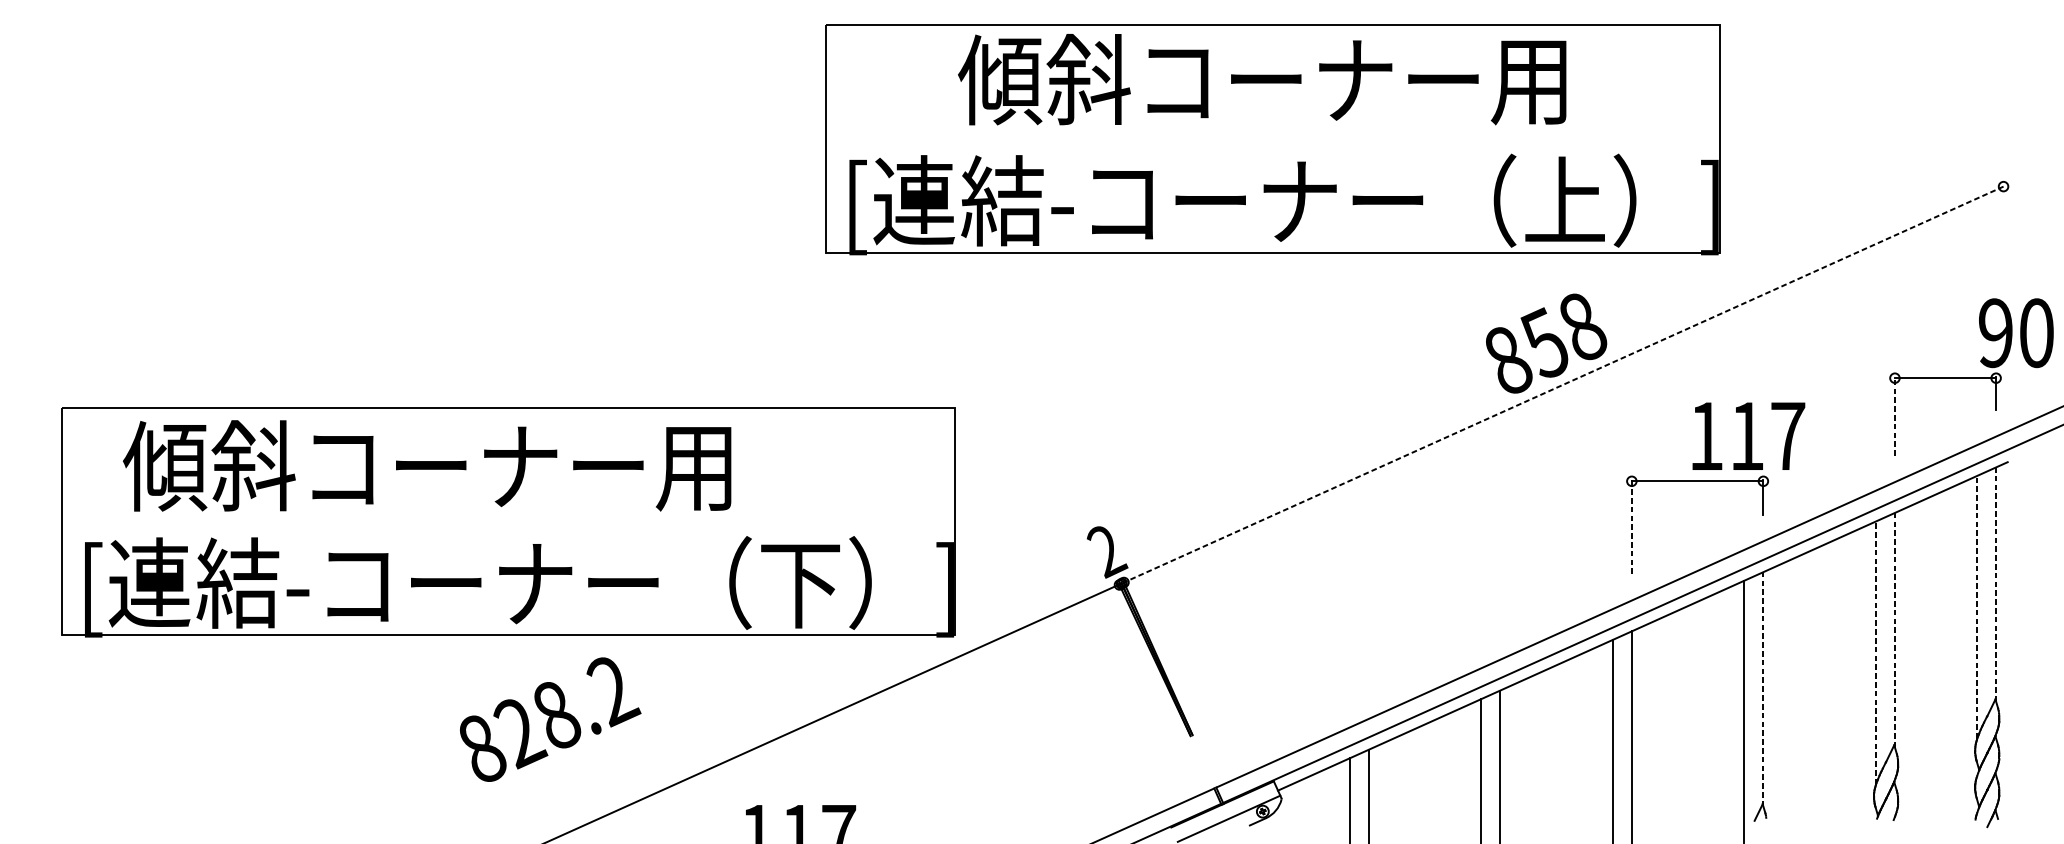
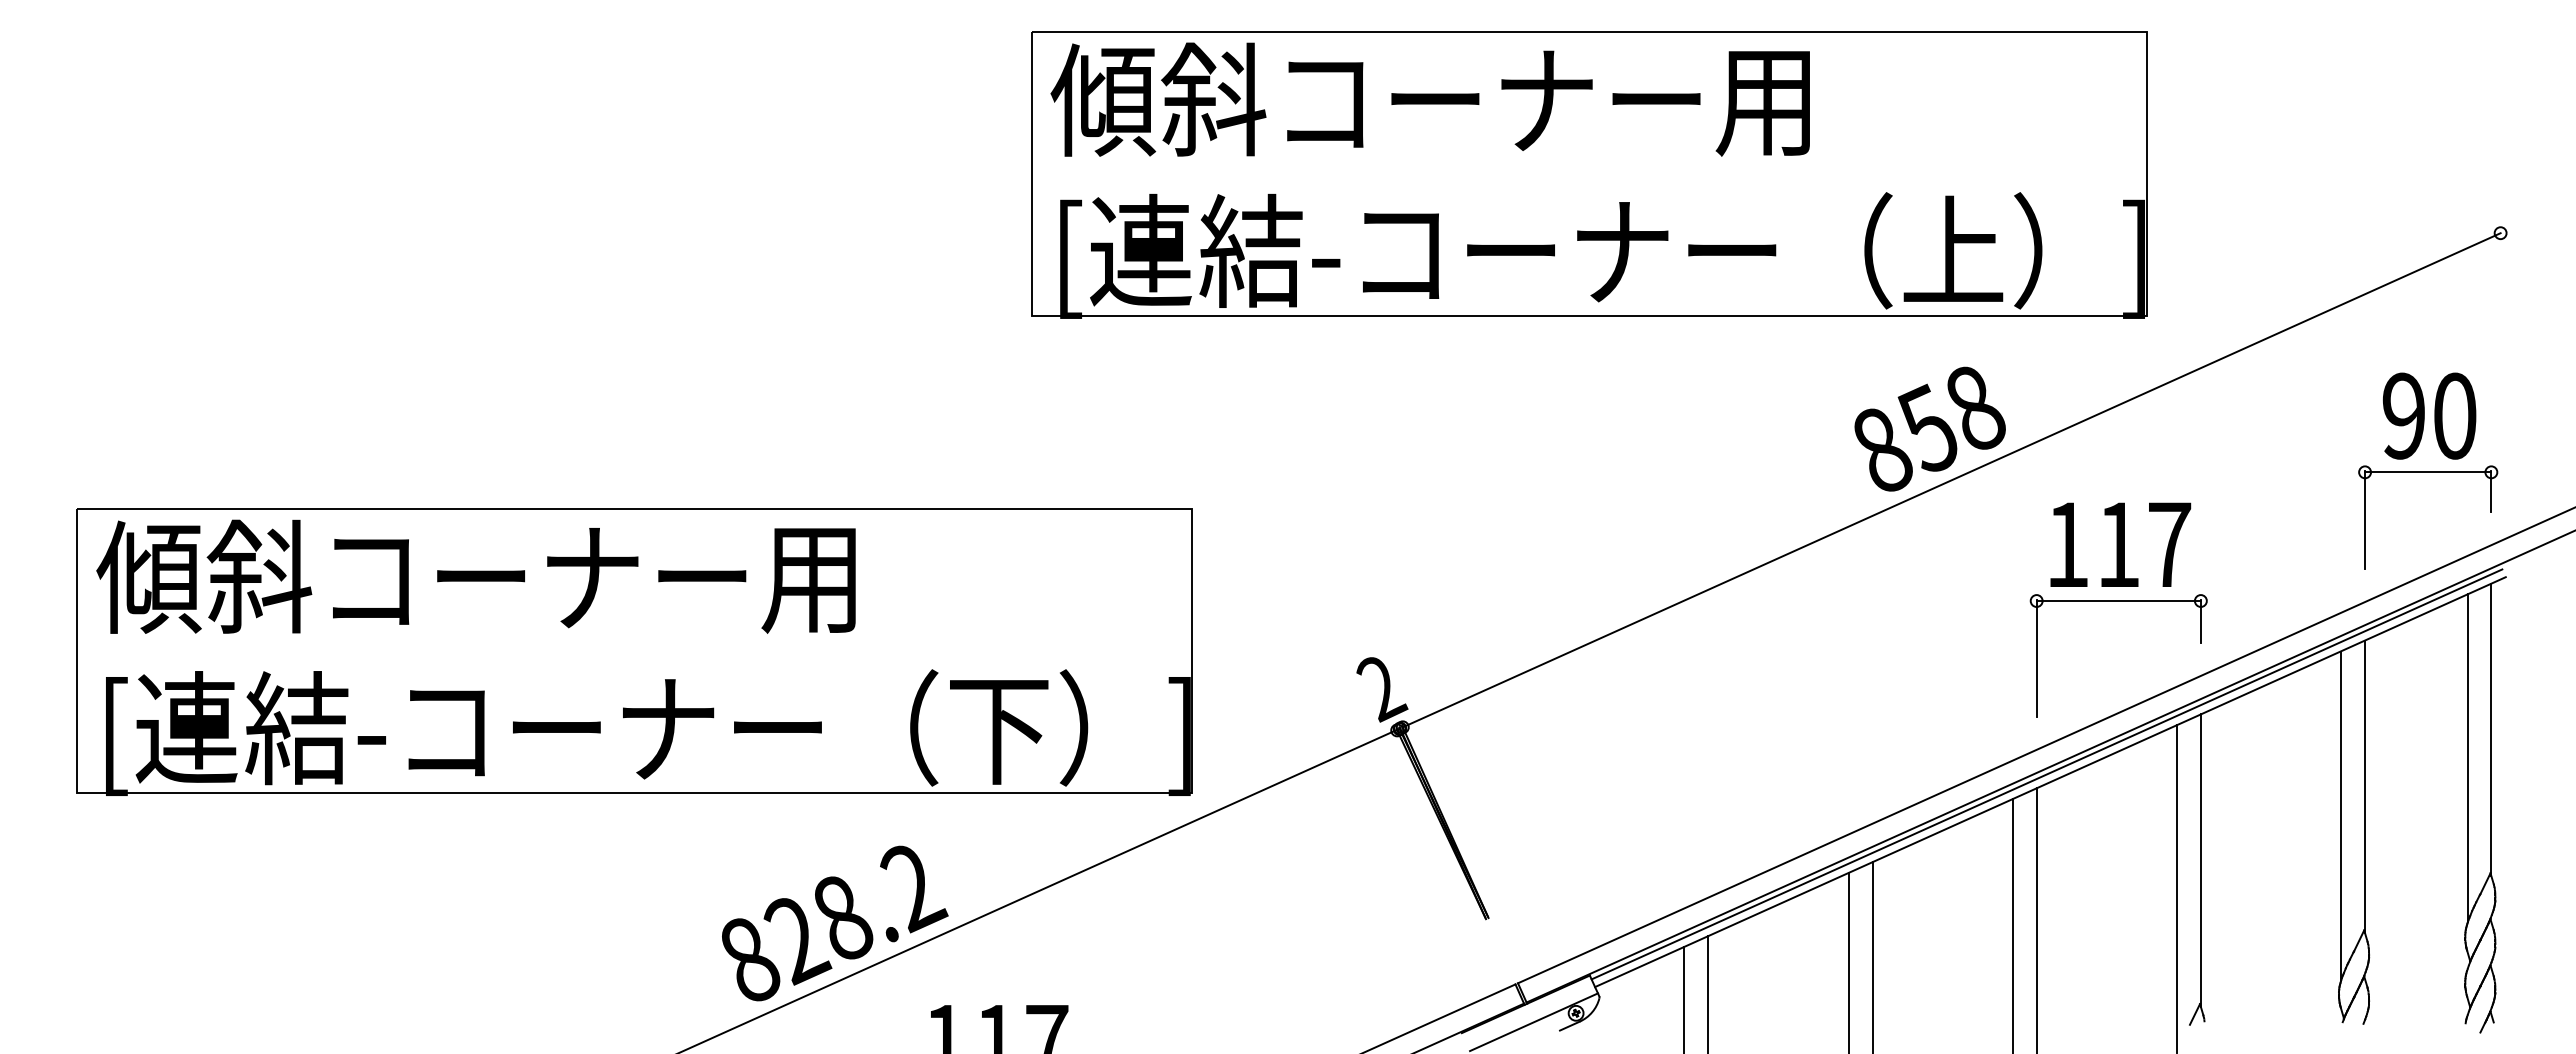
text: (1261, 79) -> (1429, 99), moved
text: (2016, 332) -> (2429, 415), moved
line: (1563, 384) -> (1951, 480), dashed -> solid
line: (1895, 415) -> (2365, 519), dashed -> solid
text: (1748, 436) -> (2120, 544), moved
text: (426, 465) -> (475, 576), moved
line: (1631, 527) -> (2036, 658), dashed -> solid
line: (1996, 584) -> (2491, 729), dashed -> solid
line: (1977, 607) -> (2467, 758), dashed -> solid
line: (1639, 620) -> (2046, 774), added
line: (1895, 629) -> (2365, 786), dashed -> solid
line: (1876, 653) -> (2341, 815), dashed -> solid
line: (1763, 689) -> (2200, 860), dashed -> solid
text: (550, 719) -> (835, 923), moved

